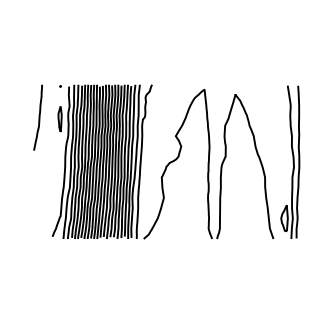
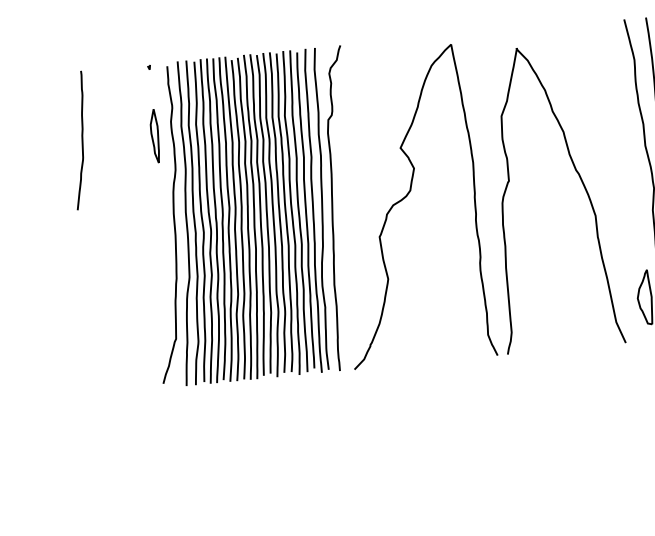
curve: (38, 117) -> (80, 140), moved

